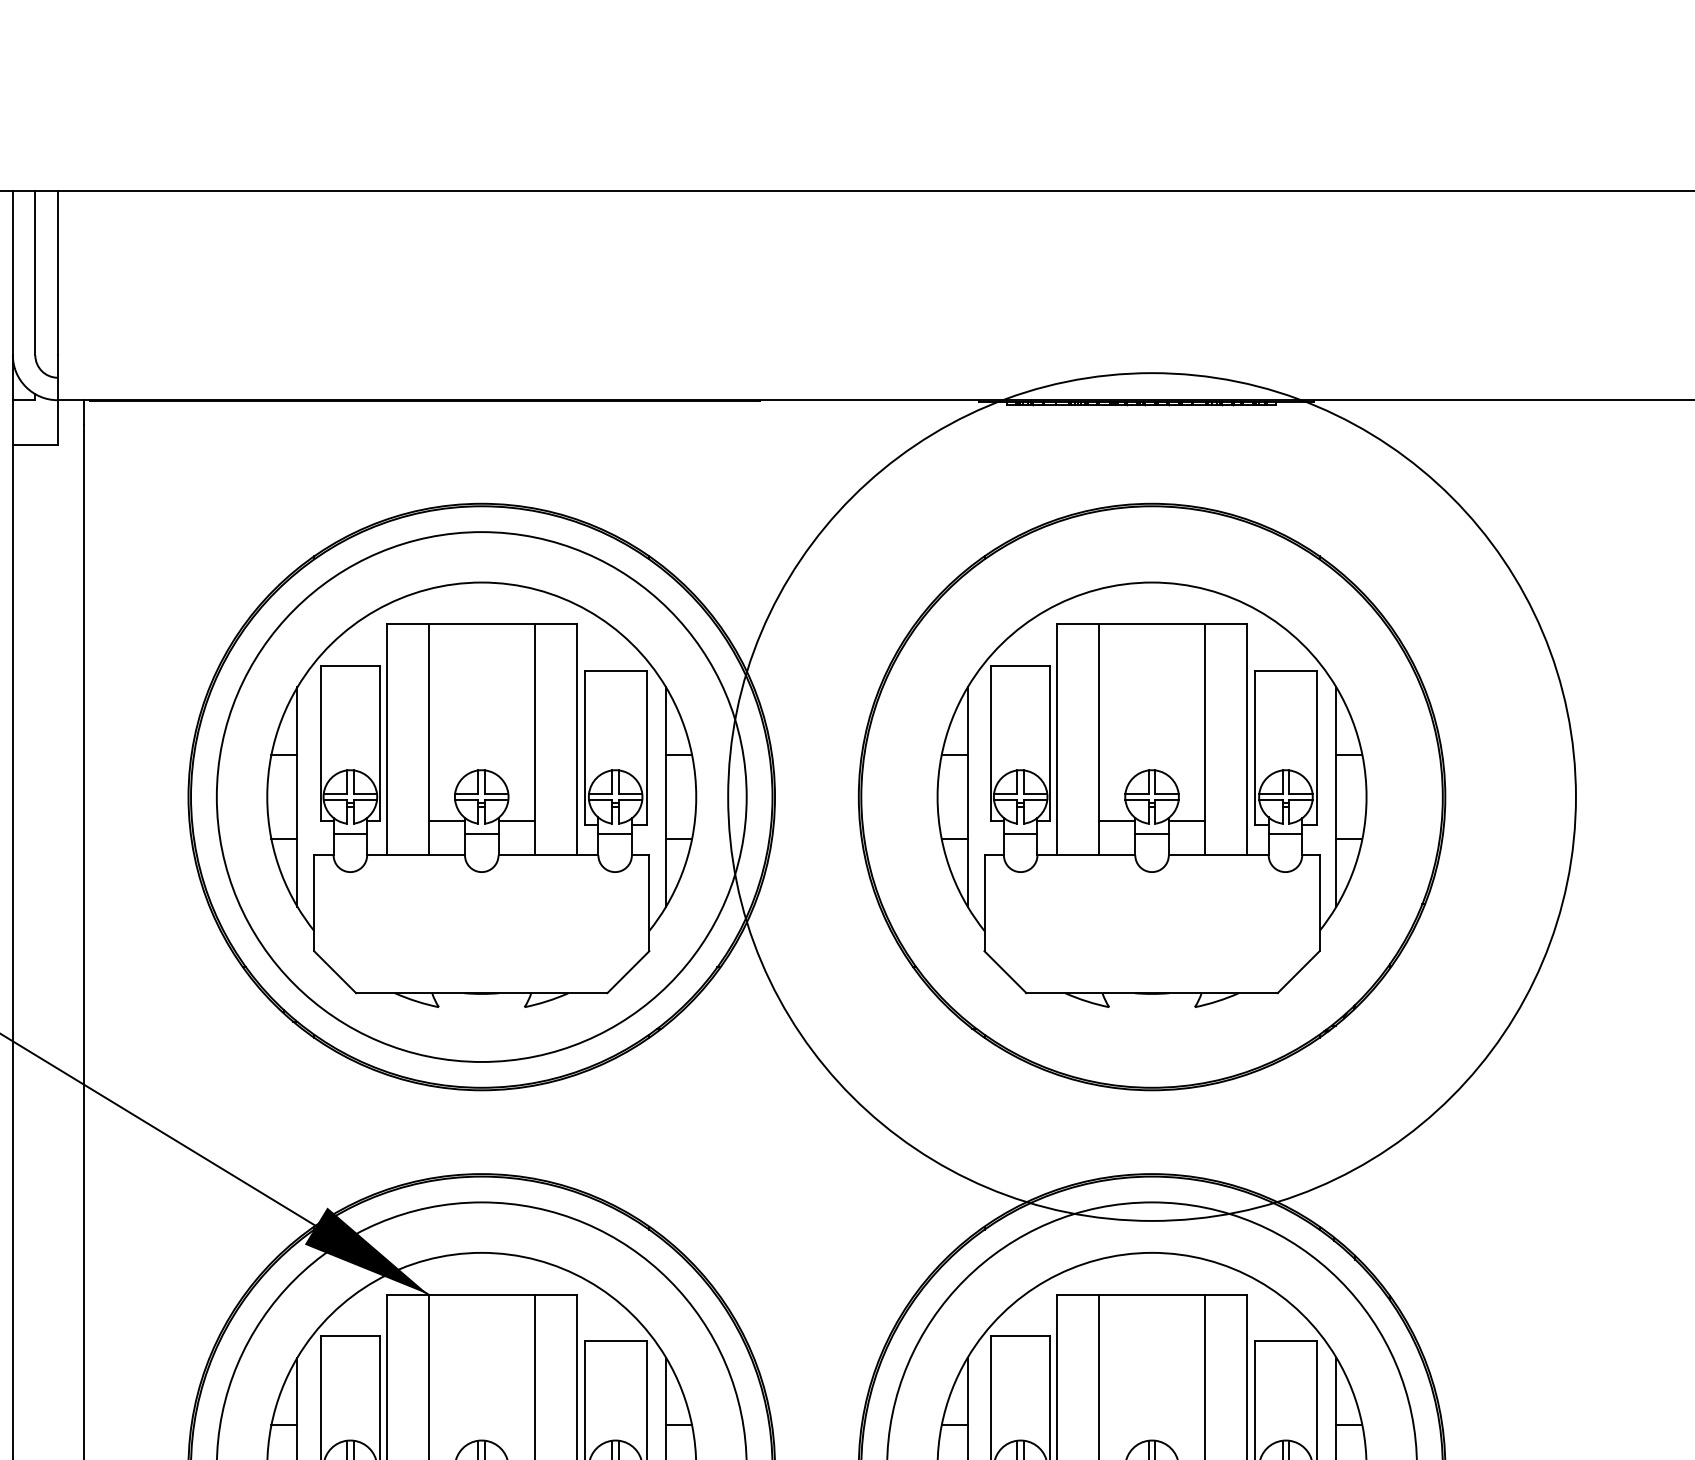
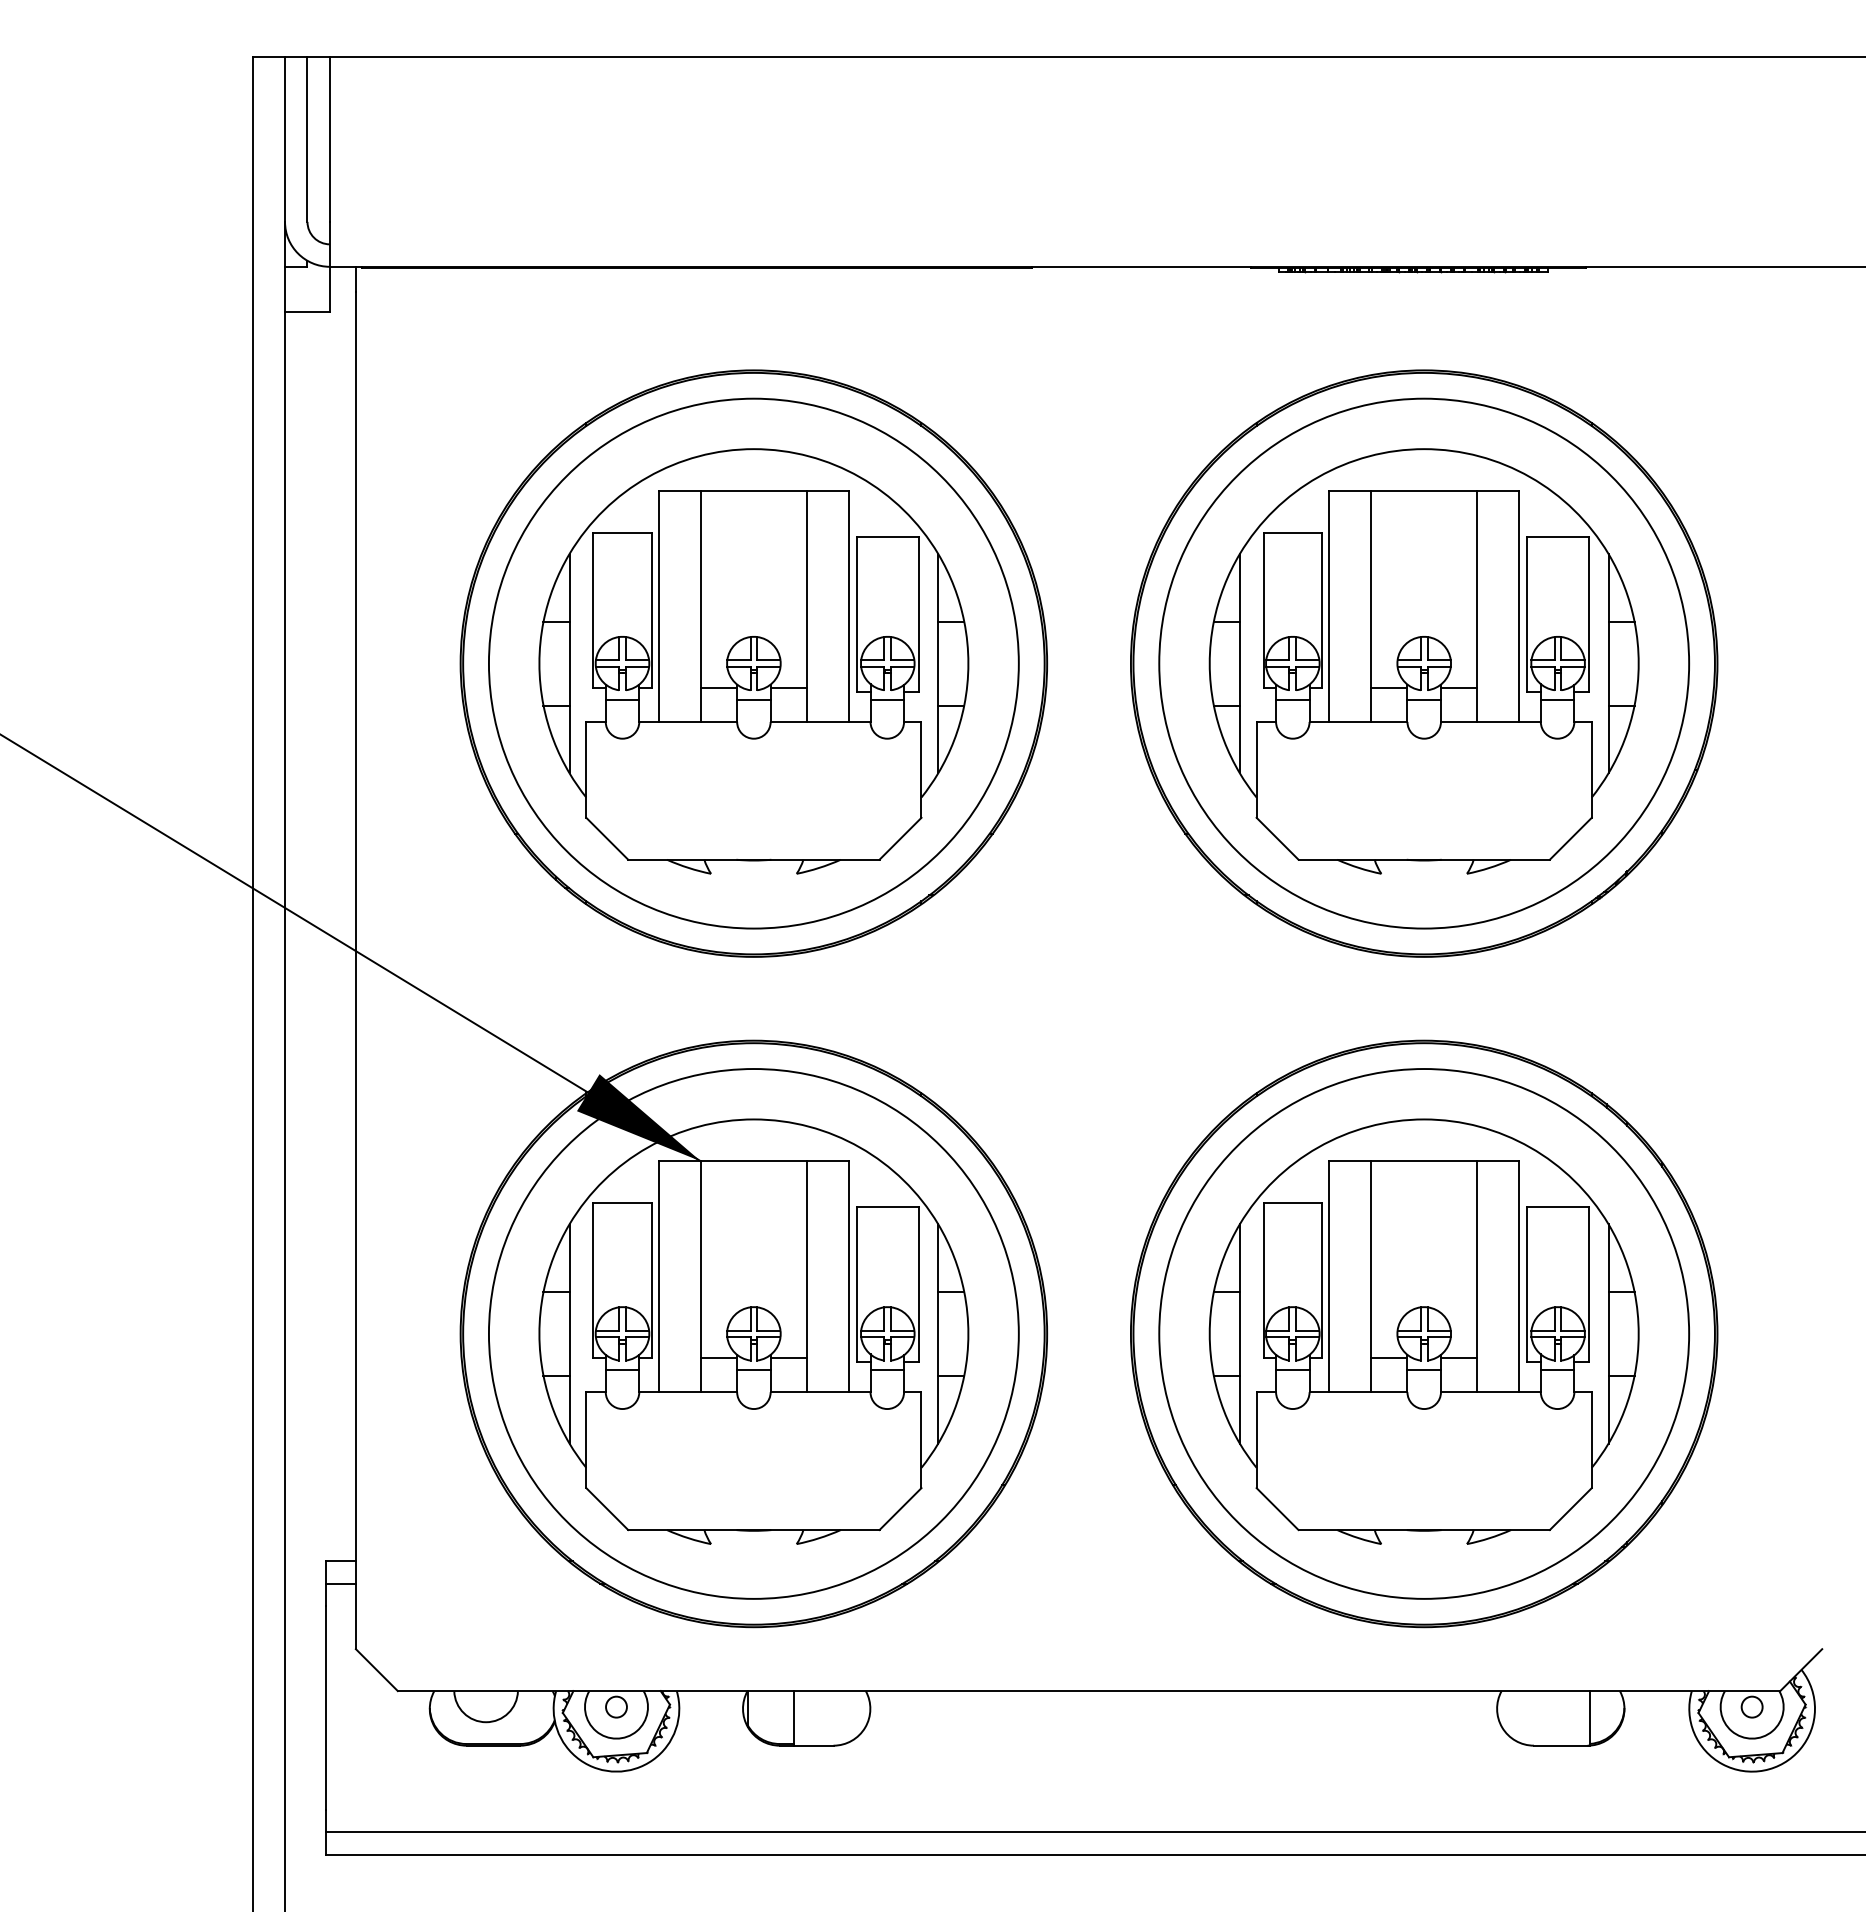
circle: (1152, 796) -> (1424, 663), size x0.62

